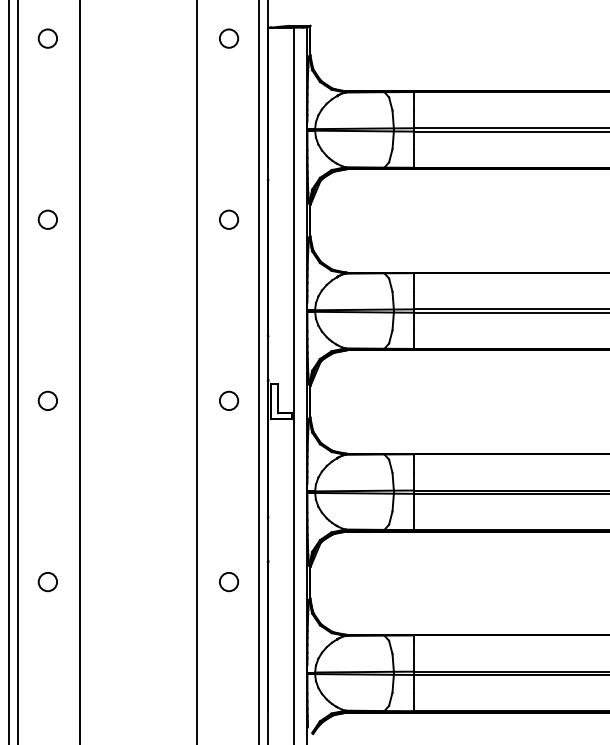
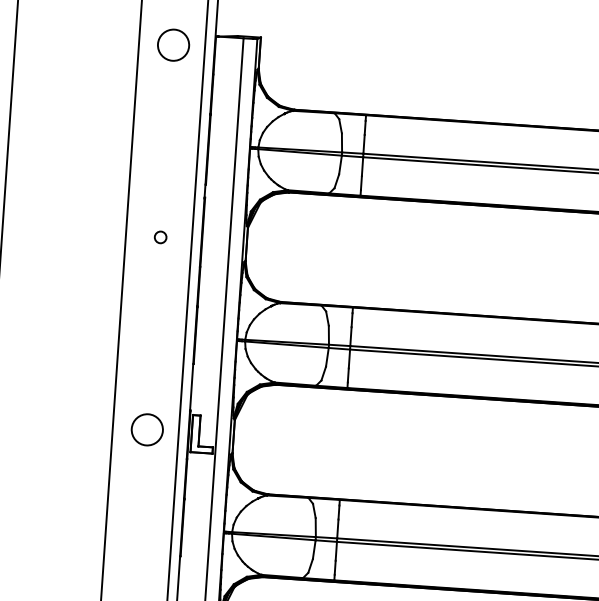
circle: (228, 38) -> (173, 45), size x1.6
circle: (229, 219) -> (160, 237), size x0.6
circle: (228, 400) -> (146, 429), size x1.6

